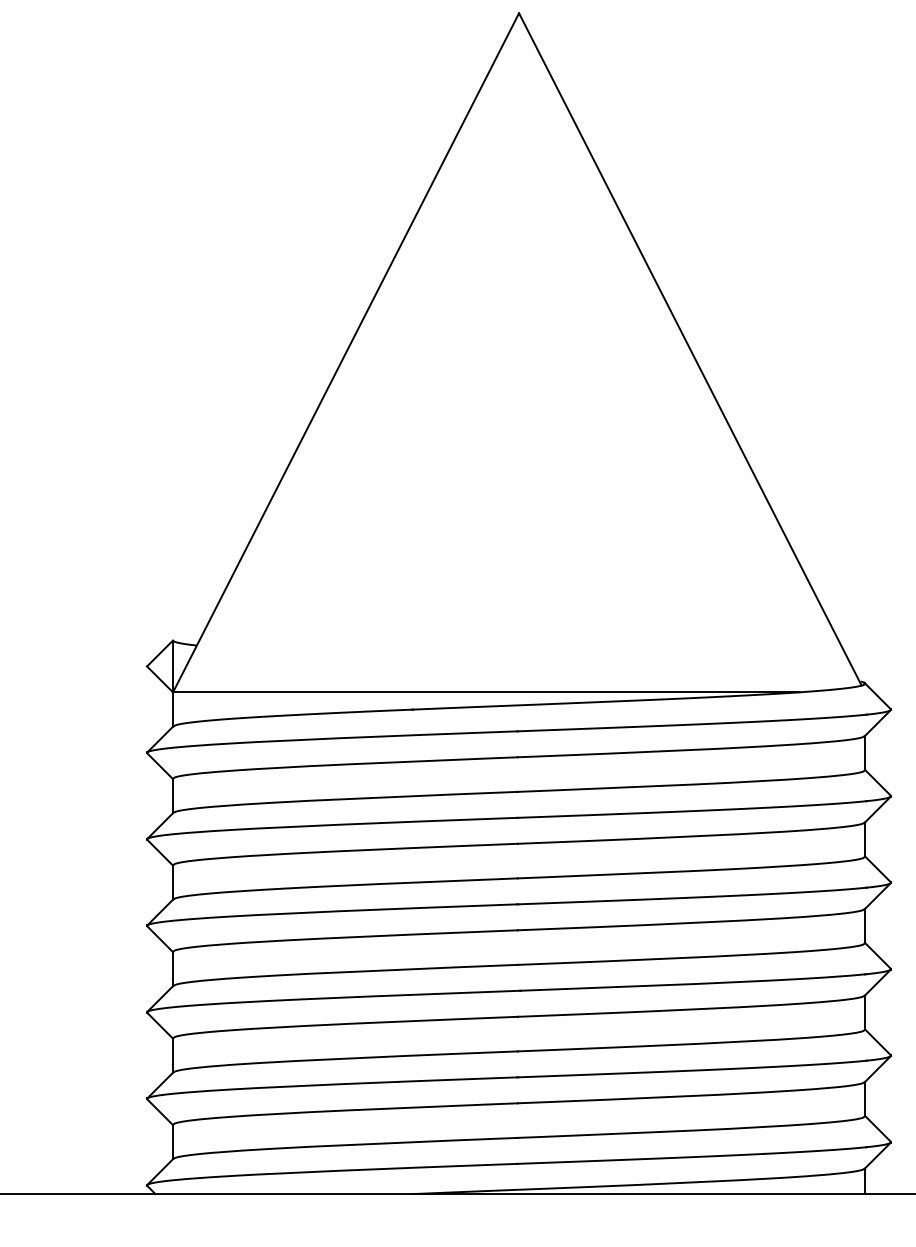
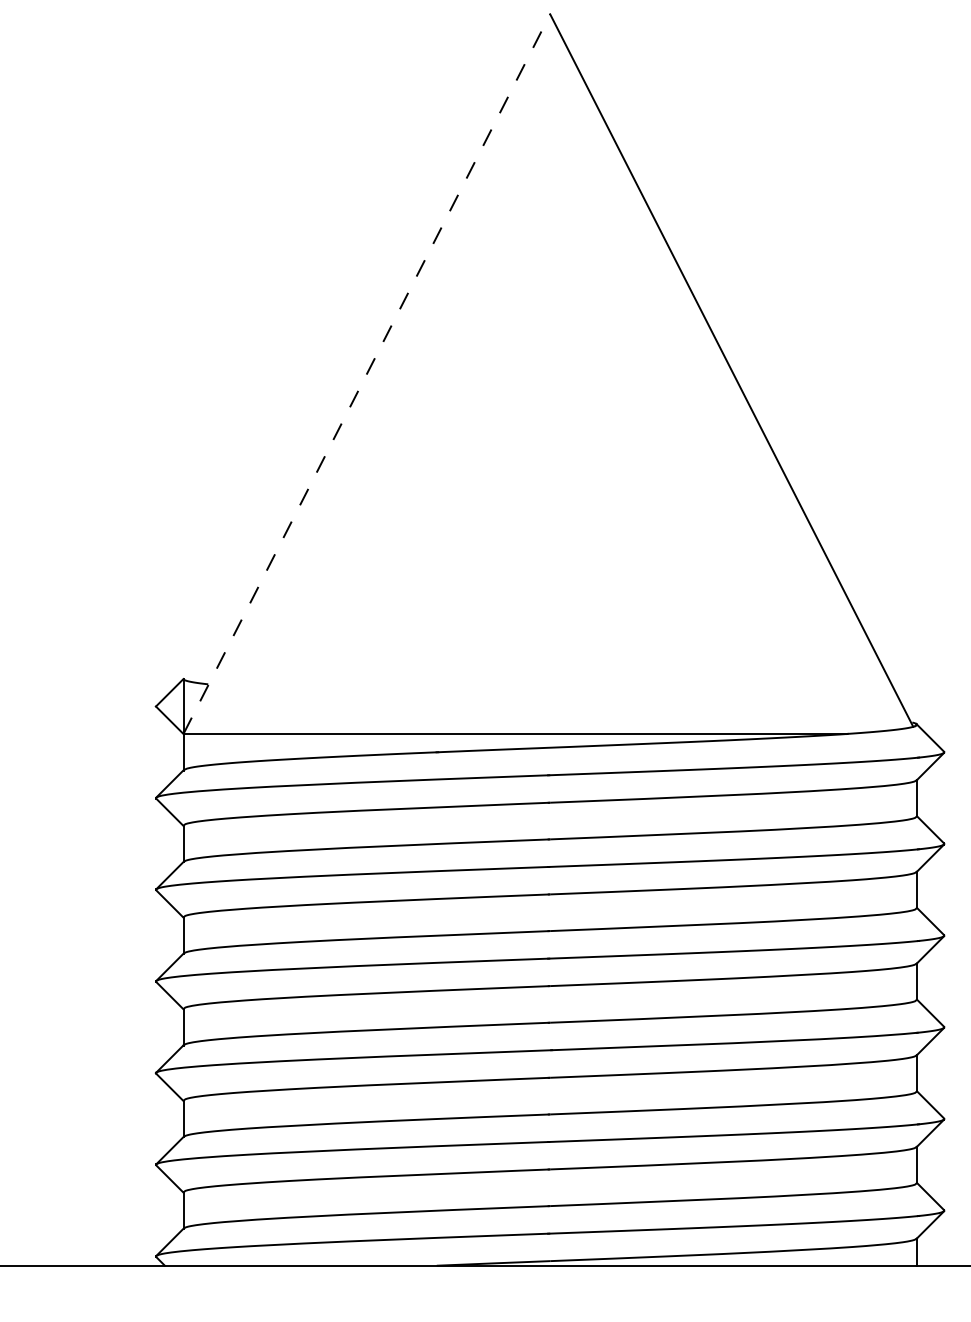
line: (346, 352) -> (367, 373), solid -> dashed

